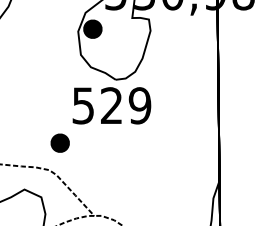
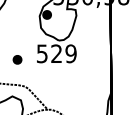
part: (60, 142) -> (17, 59), moved

